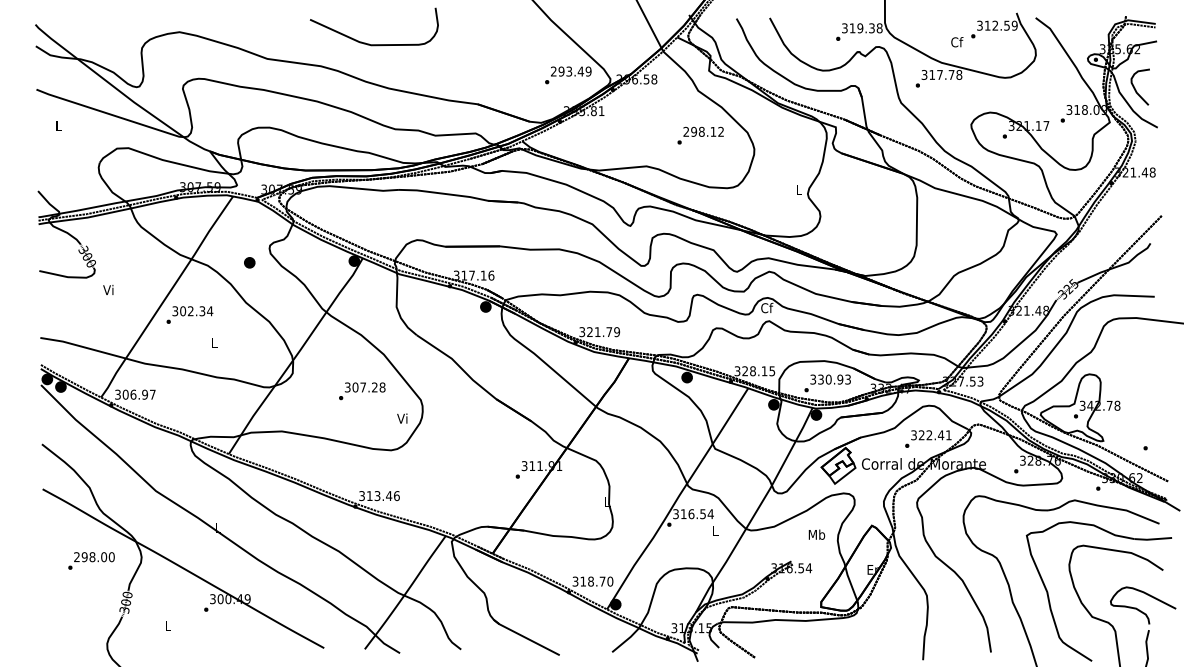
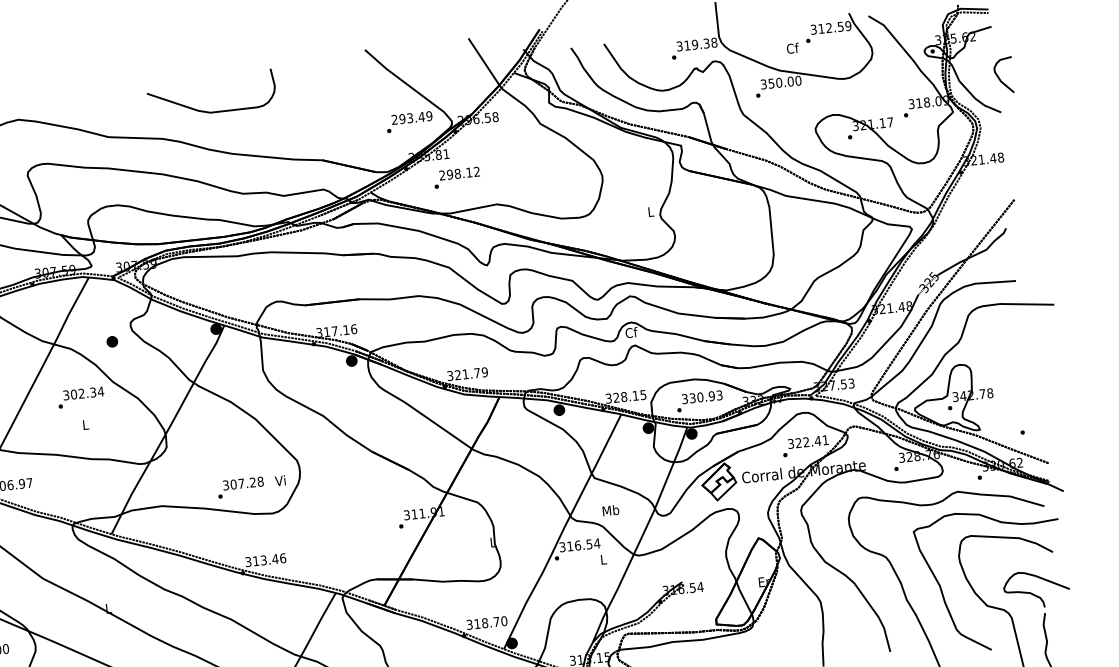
text: (945, 74) -> (784, 81), 317.78 -> 350.00
curve: (1135, 87) -> (999, 76), moved
text: (700, 135) -> (456, 177), moved
text: (189, 314) -> (80, 397), moved
text: (362, 391) -> (241, 487), moved
text: (816, 534) -> (610, 510), moved

